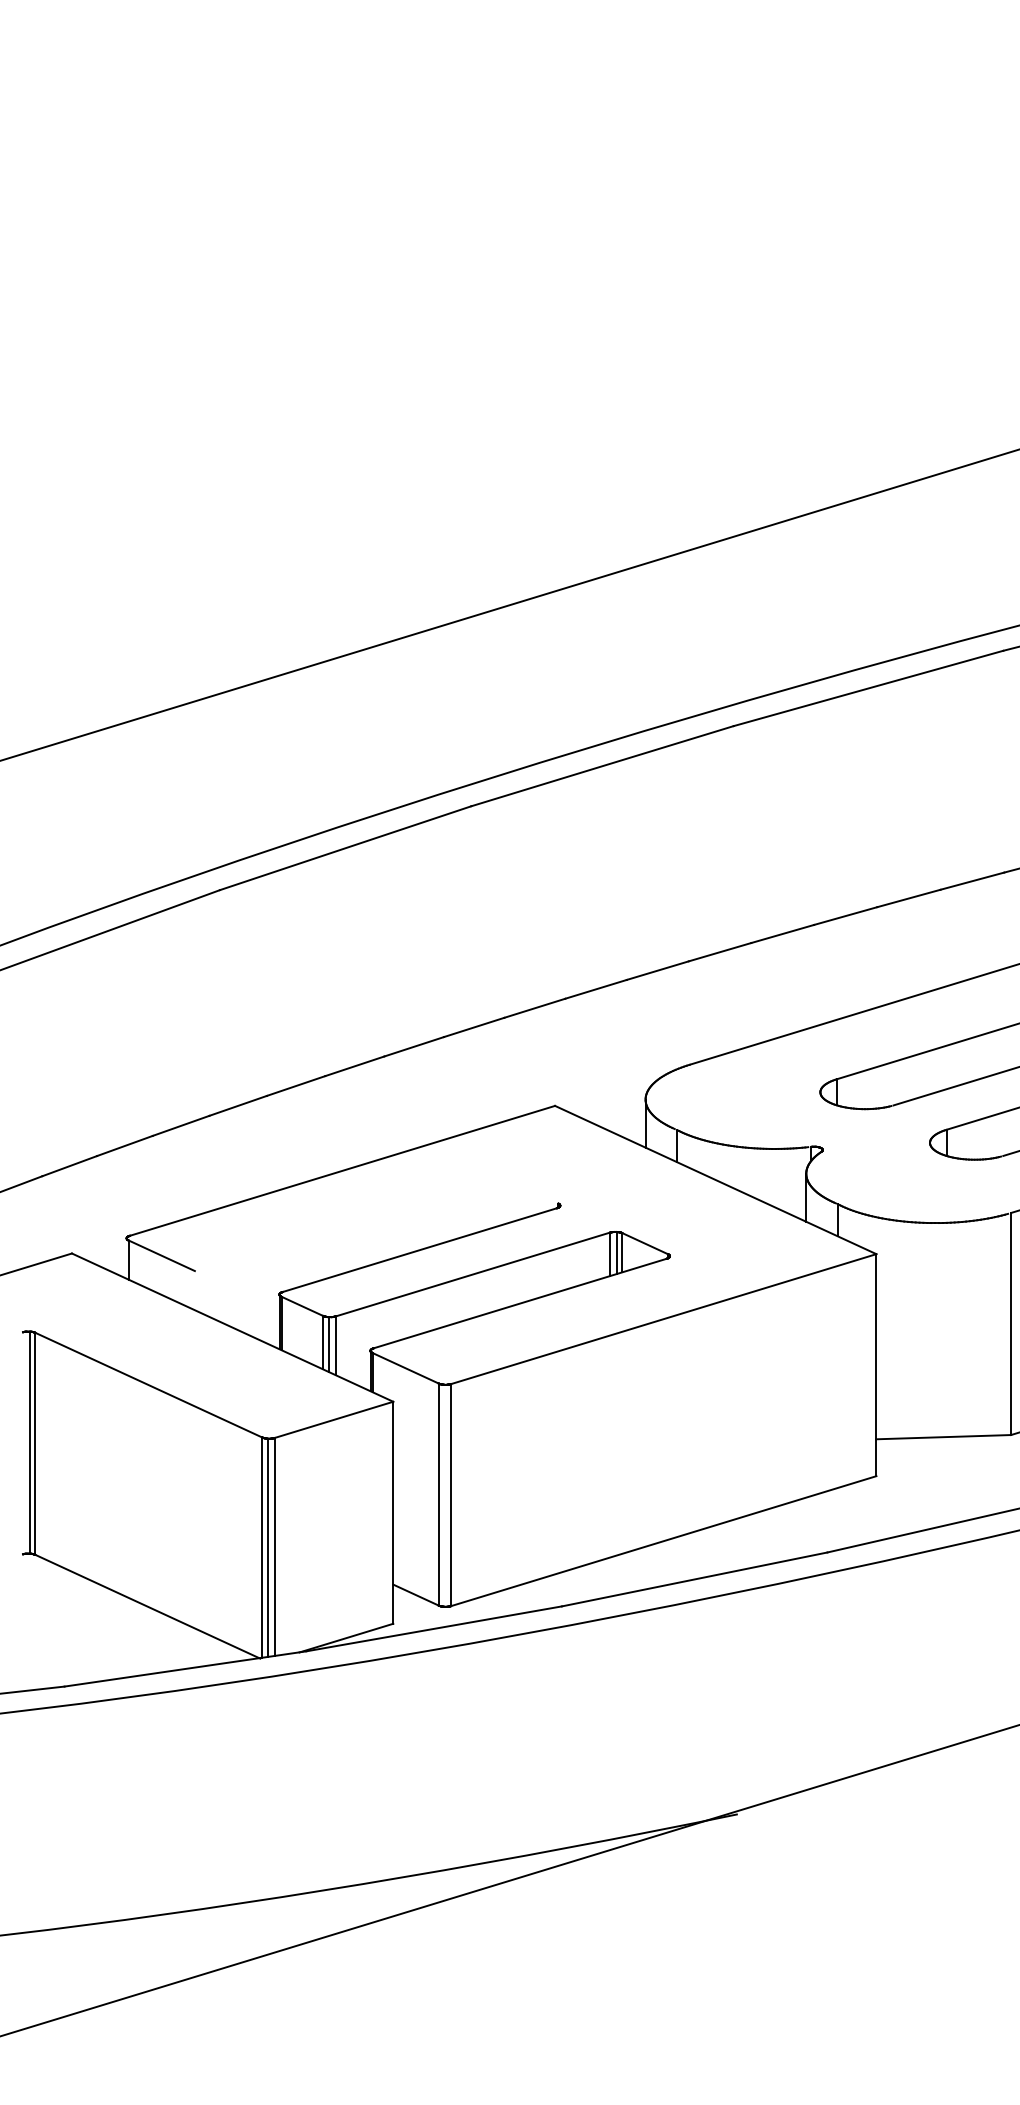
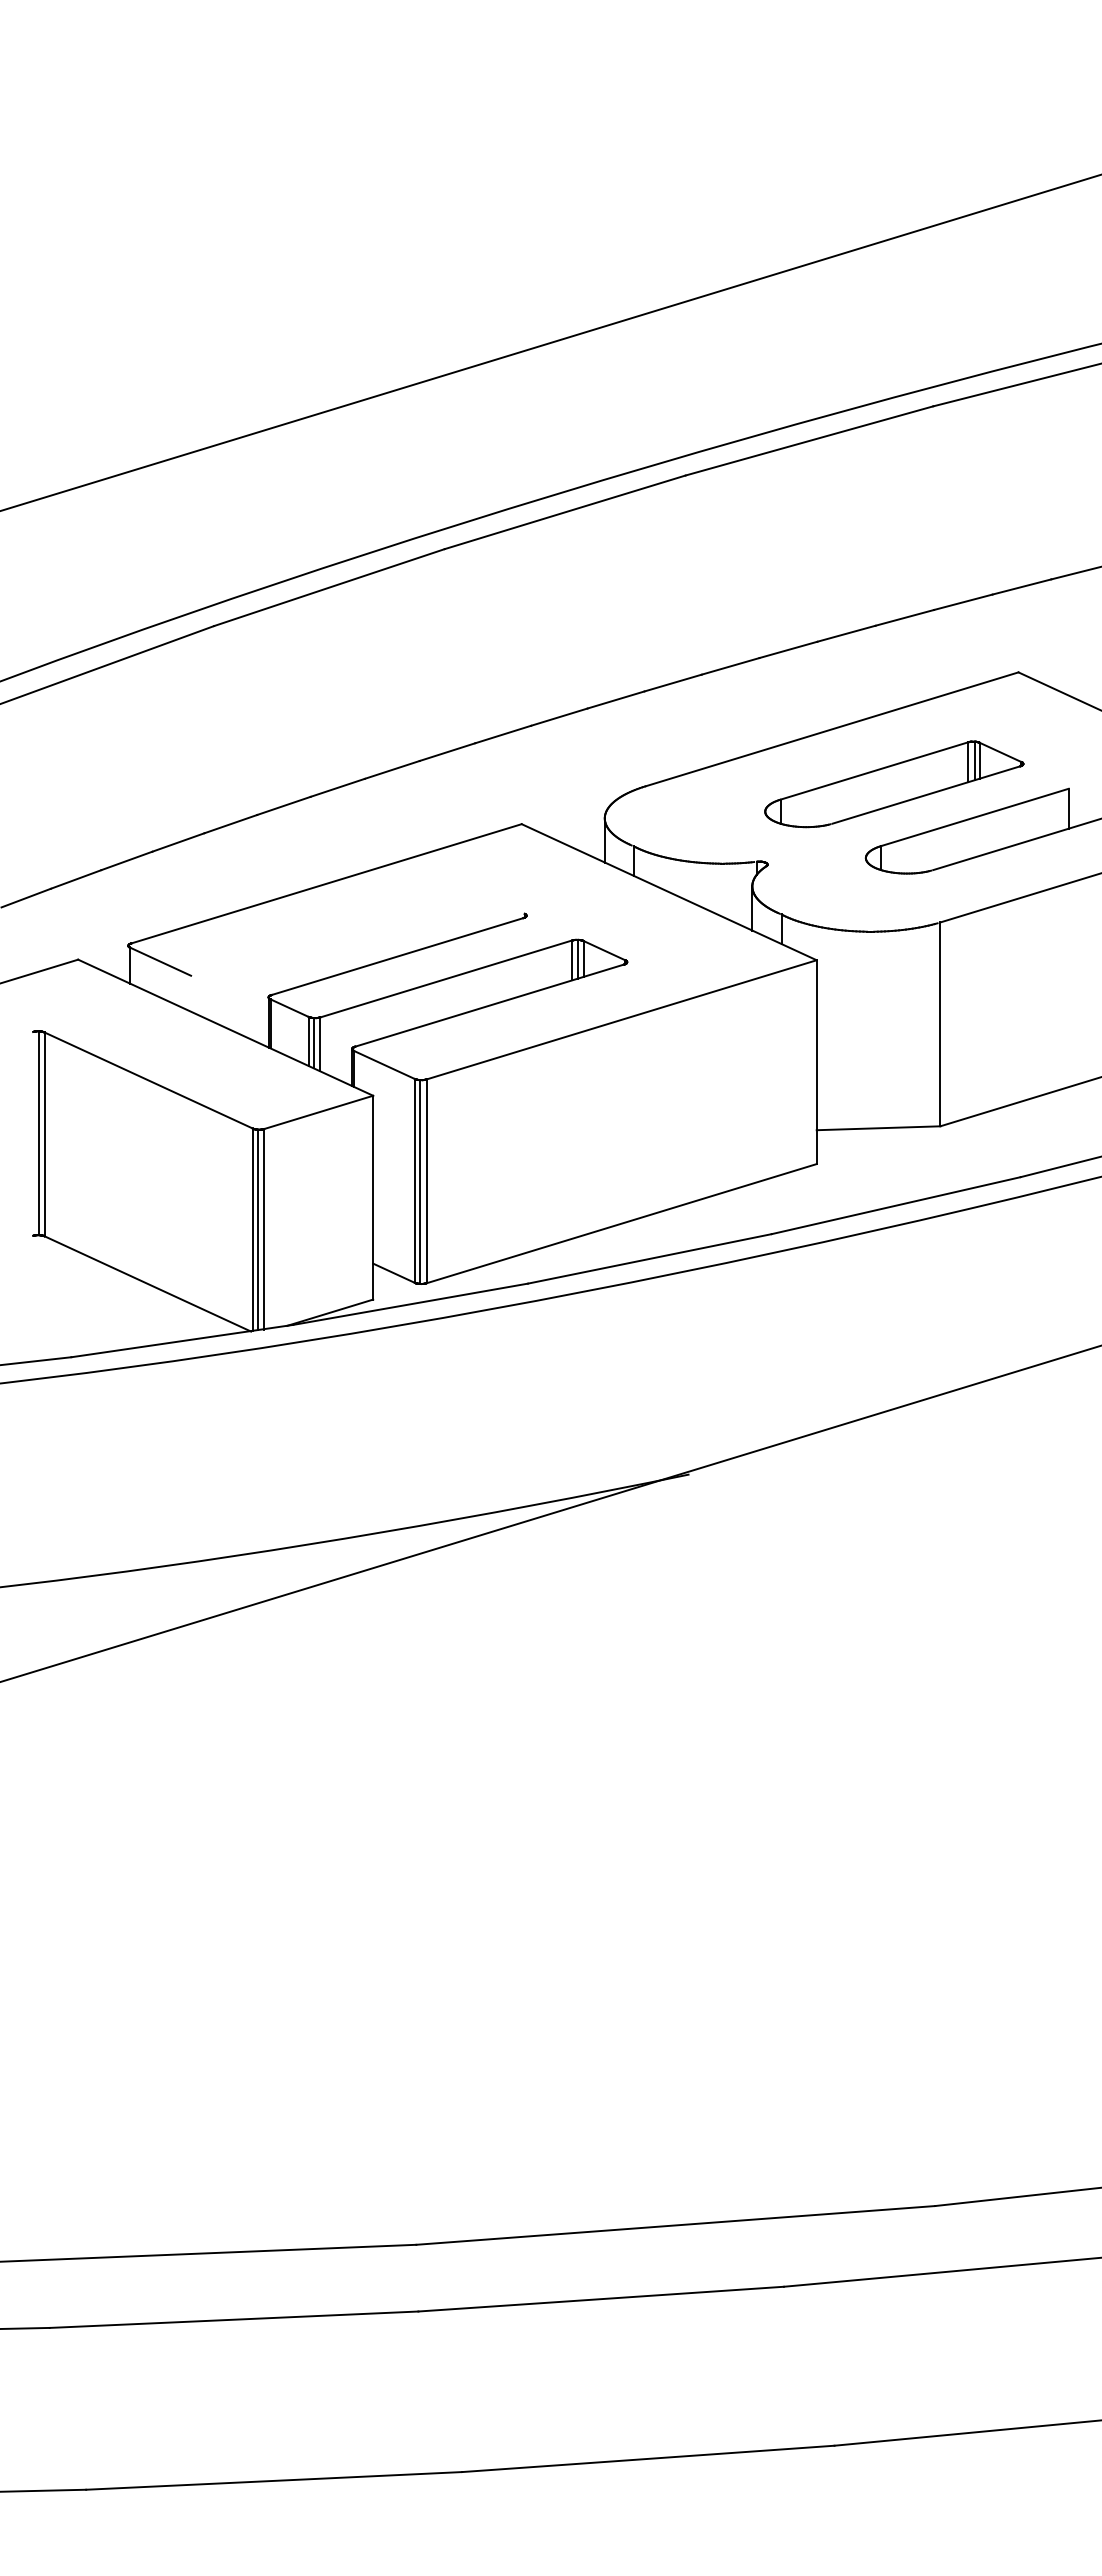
line: (444, 1495) -> (420, 1181), added

